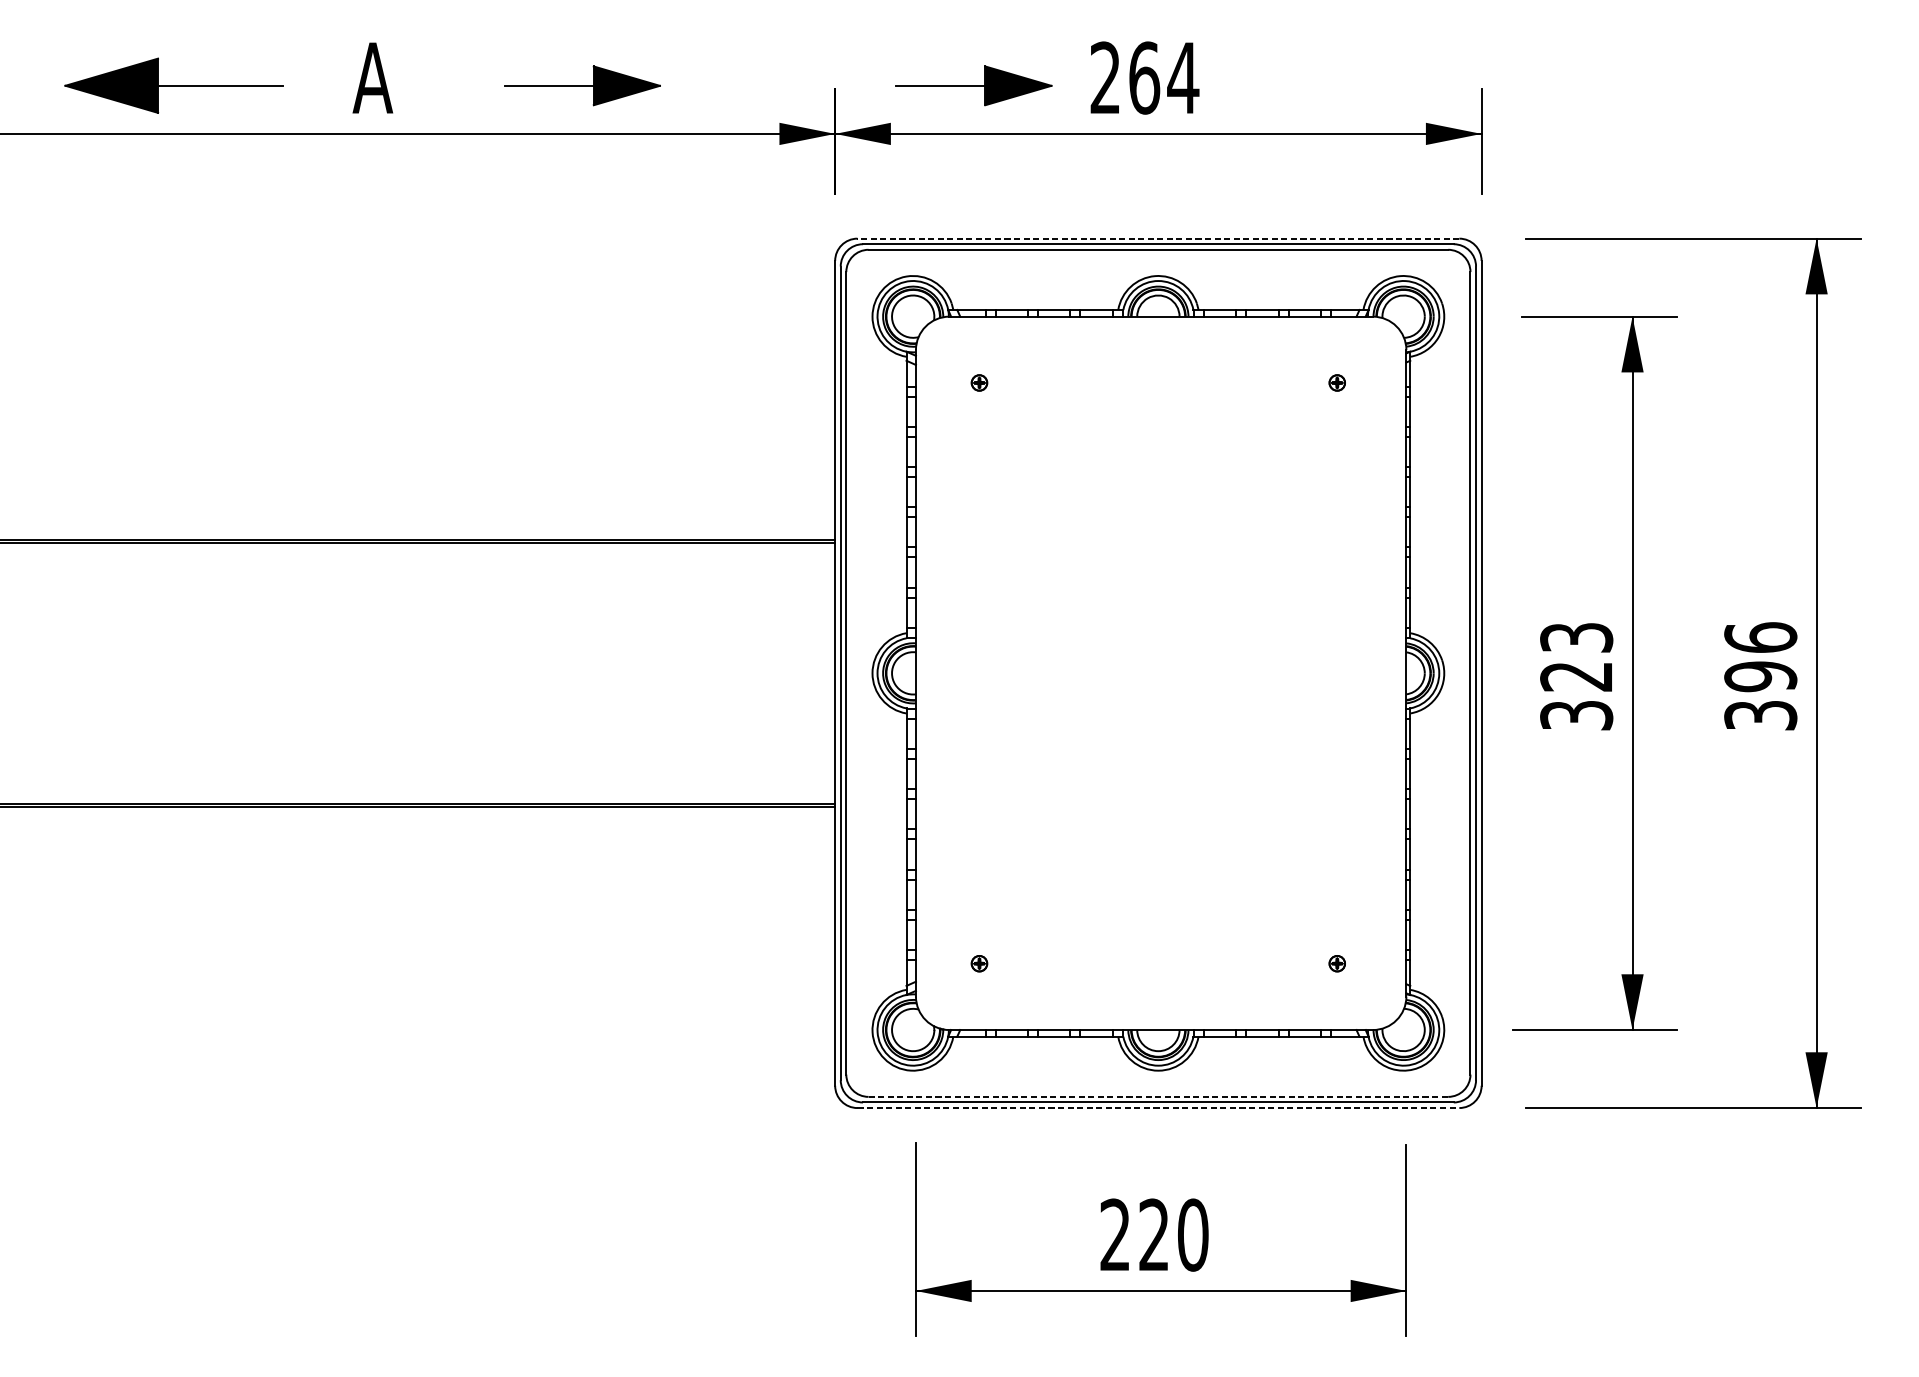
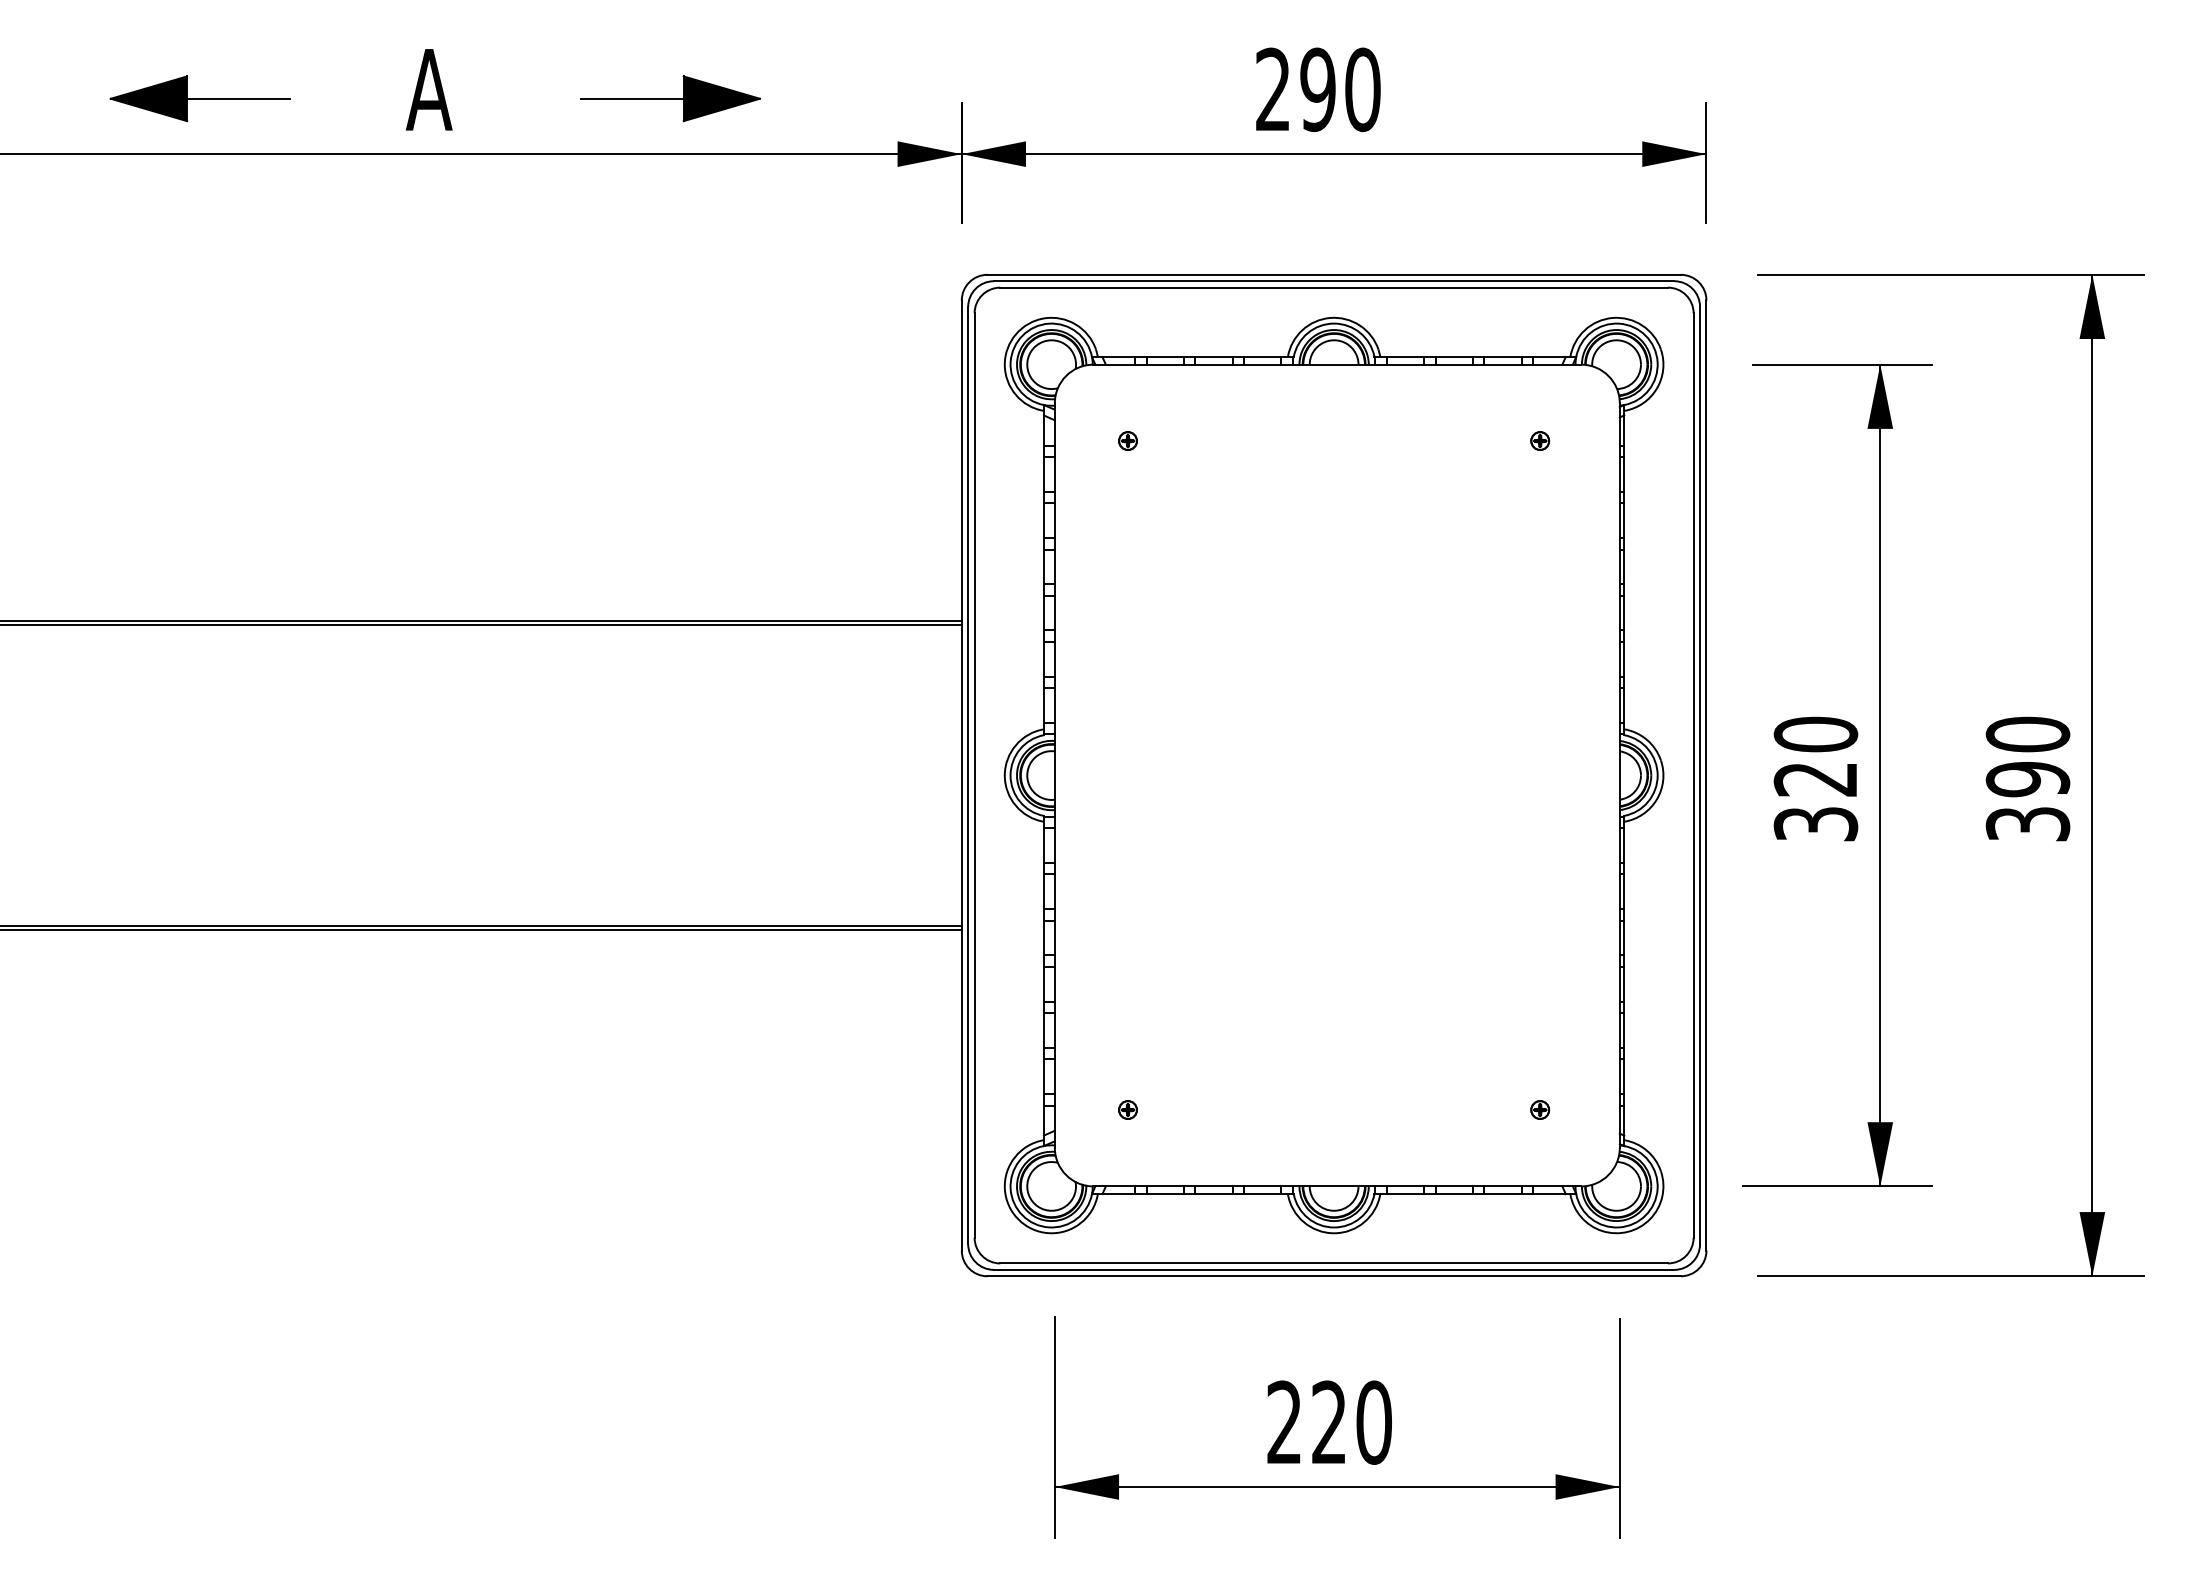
text: (1163, 77) -> (1340, 89), 264 -> 290
part: (173, 85) -> (199, 98), size x0.71
part: (973, 85) -> (1121, 98), removed
line: (1158, 238) -> (1334, 274), dashed -> solid
text: (1576, 637) -> (1815, 734), 323 -> 320
text: (1760, 637) -> (2027, 734), 396 -> 390
line: (1158, 1096) -> (1334, 1263), dashed -> solid
line: (1158, 1108) -> (1334, 1276), dashed -> solid

